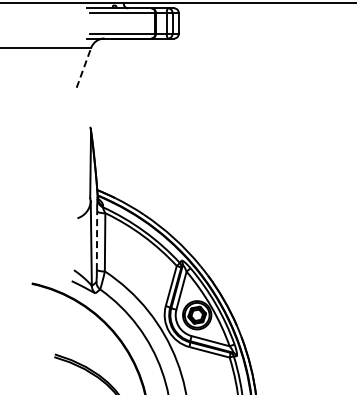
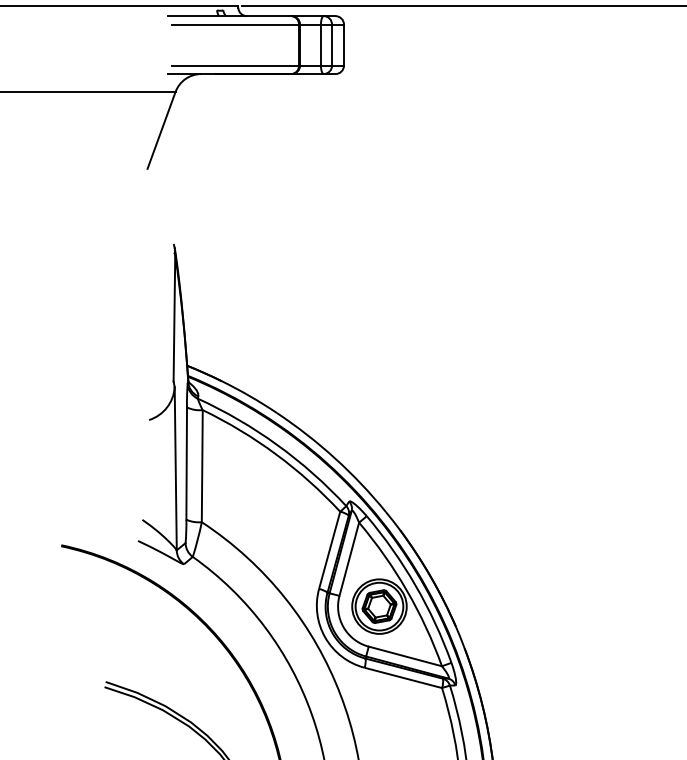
line: (84, 67) -> (162, 129), dashed -> solid
line: (97, 240) -> (187, 462), dashed -> solid

